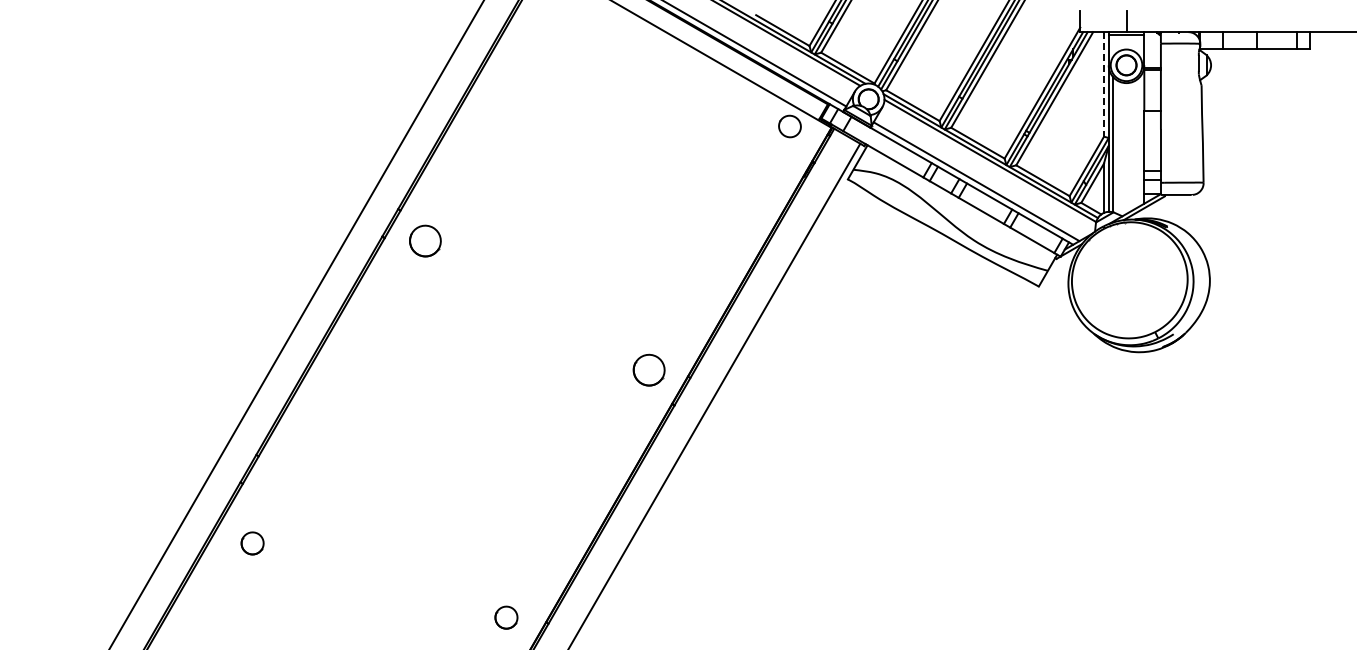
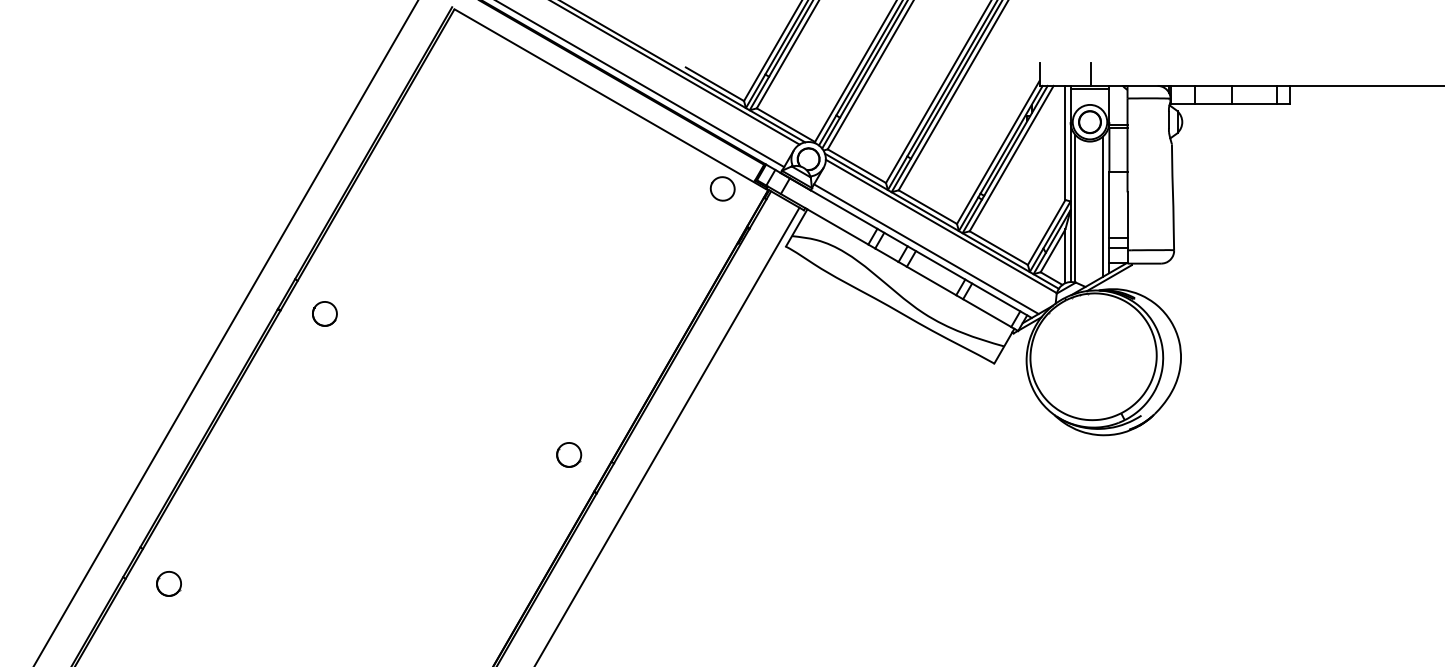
line: (1104, 84) -> (1065, 143), dashed -> solid
line: (1137, 142) -> (1101, 206), added
part: (425, 240) -> (324, 313), size x0.71
part: (649, 370) -> (569, 455), size x0.71
part: (252, 543) -> (168, 583), moved

